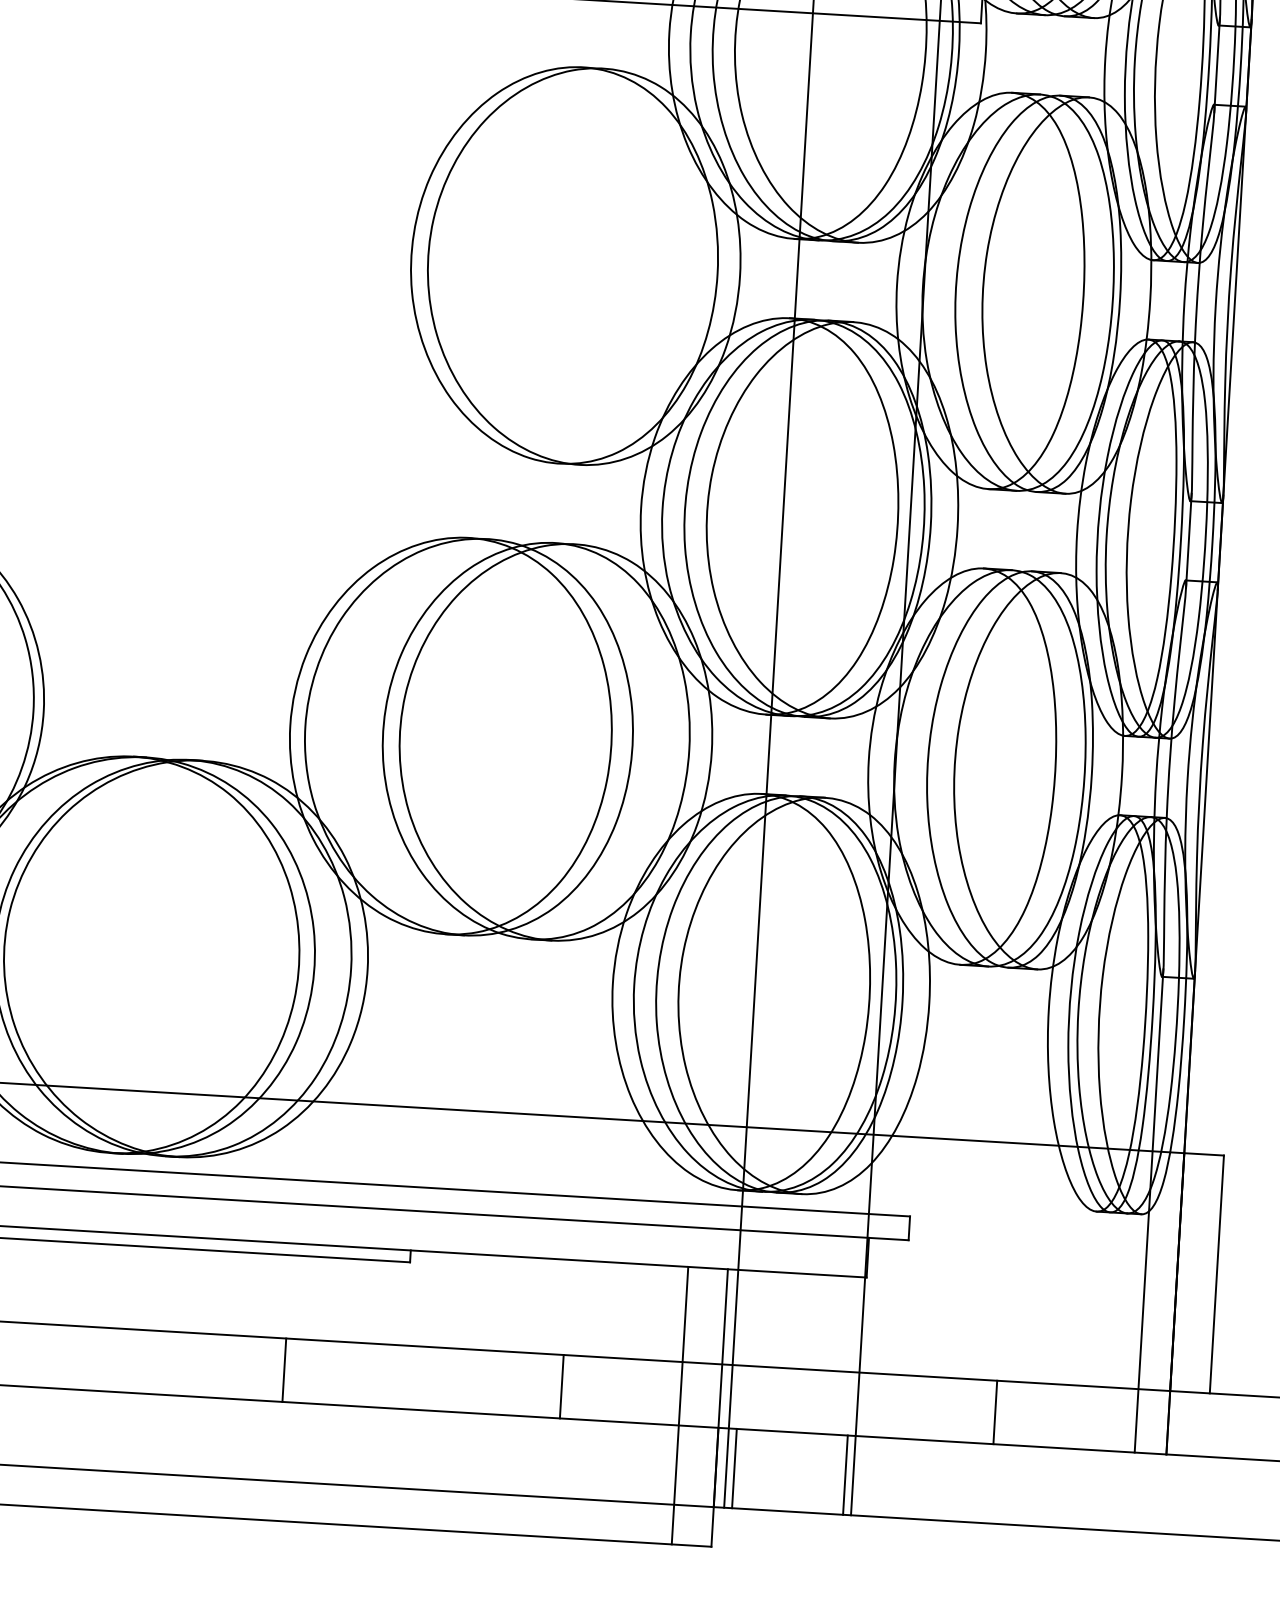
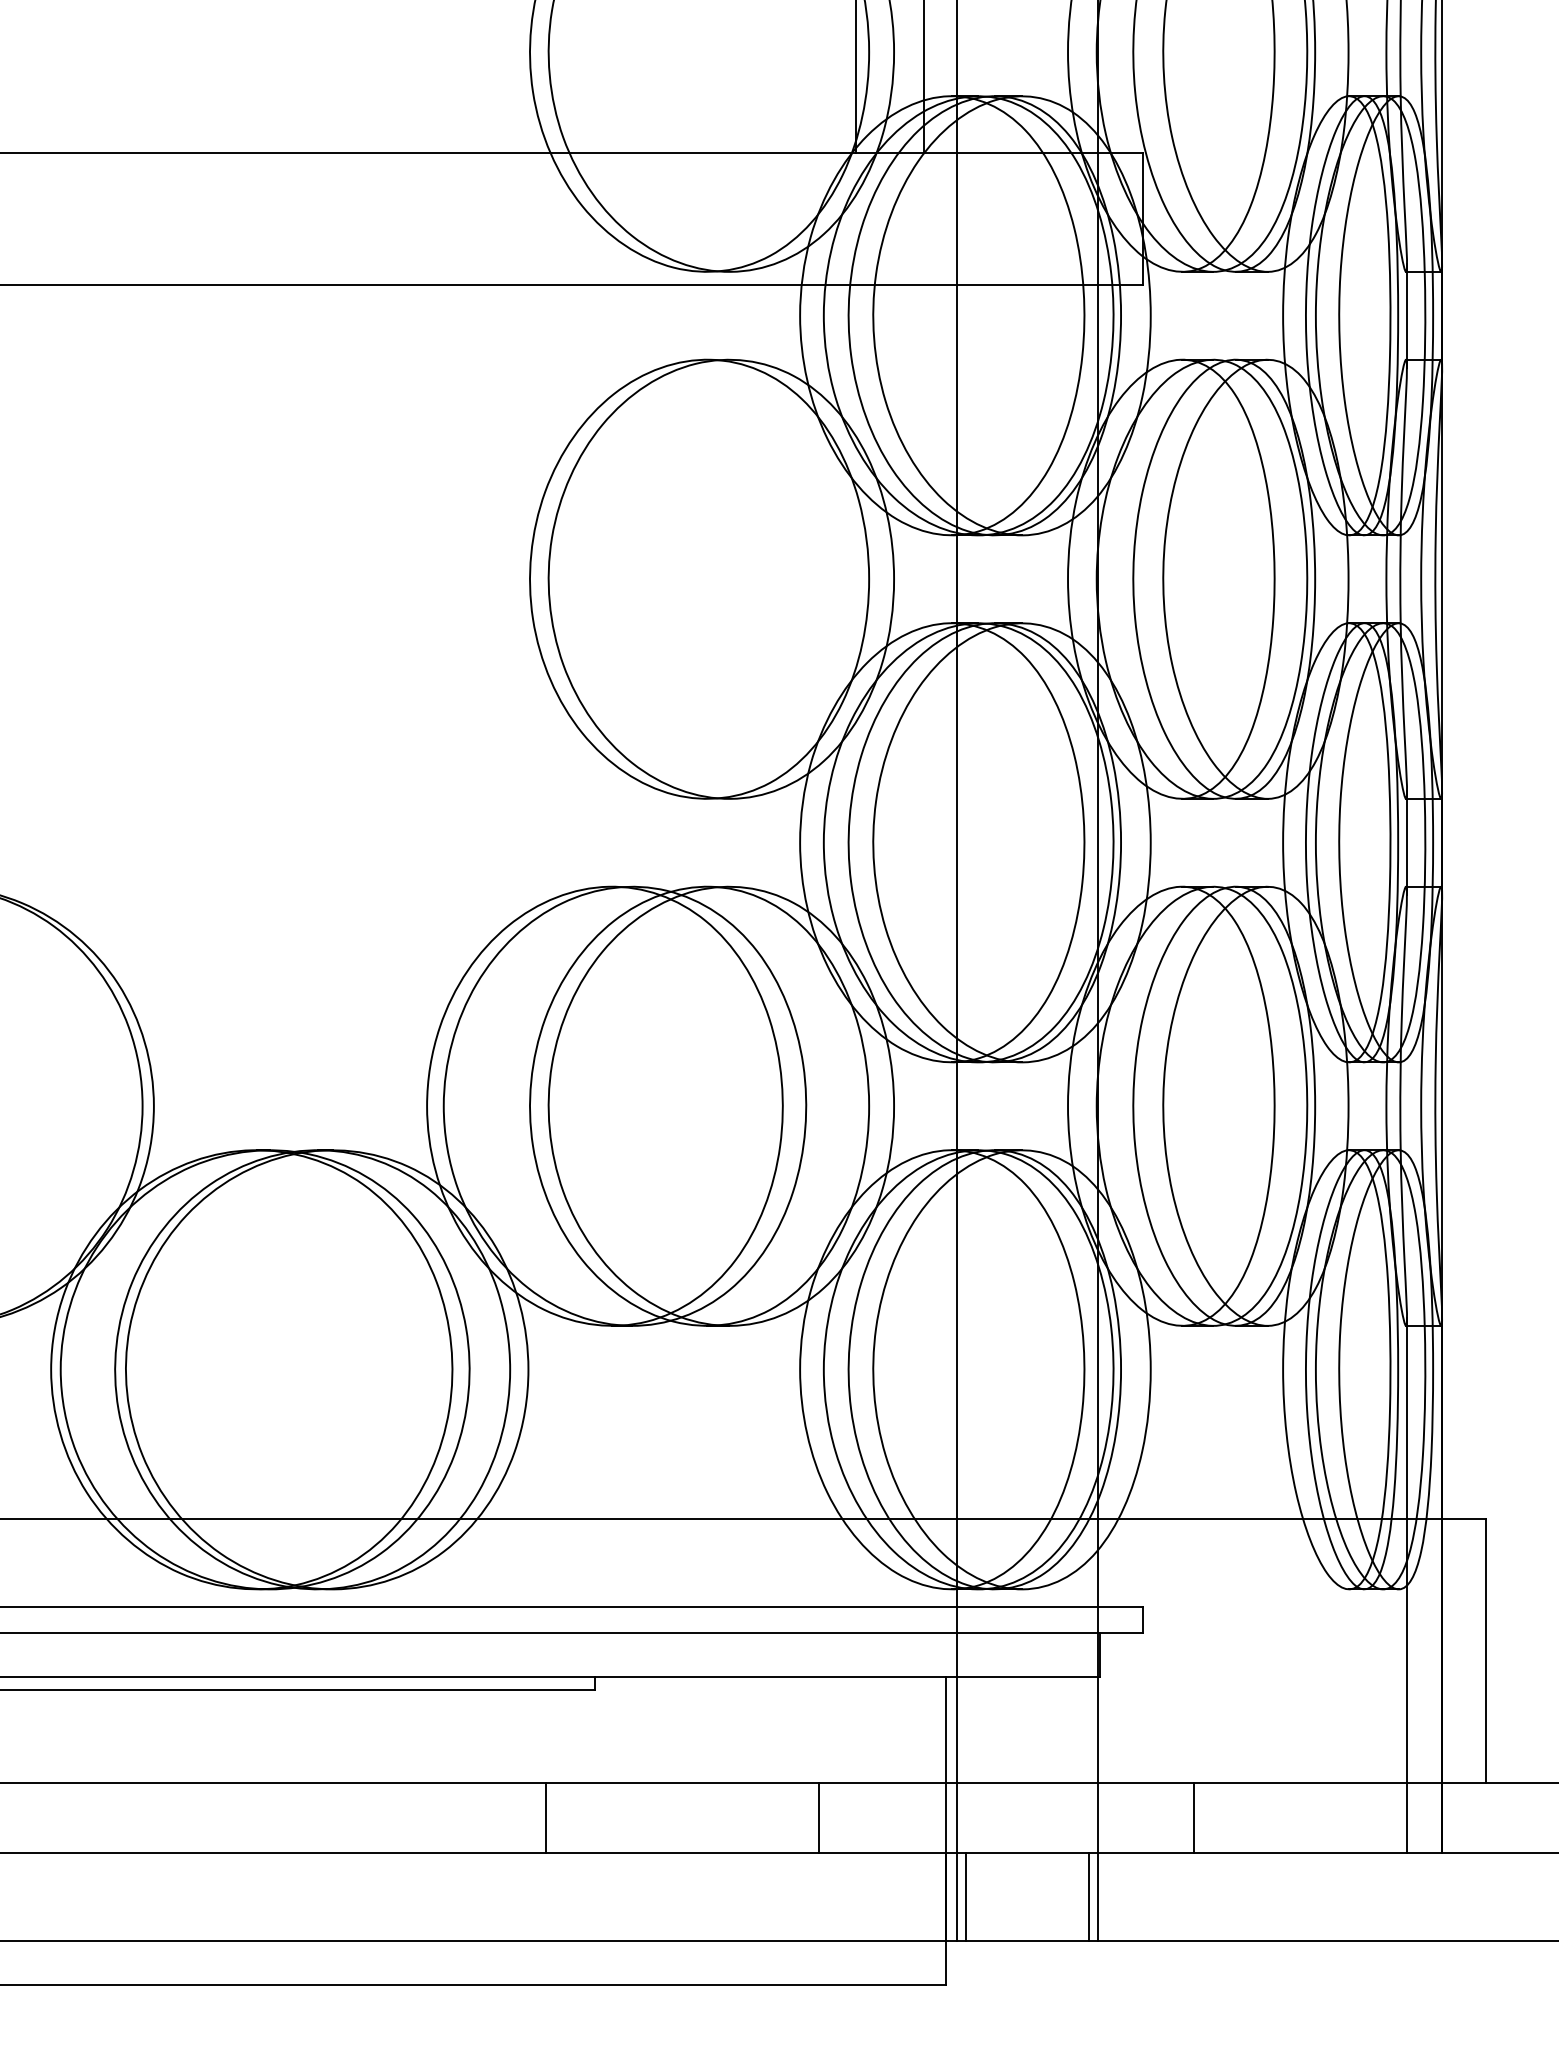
line: (284, 1370) -> (545, 1817), moved
line: (562, 1386) -> (819, 1817), moved
line: (679, 1405) -> (901, 1830), removed
line: (995, 1412) -> (1194, 1817), moved

